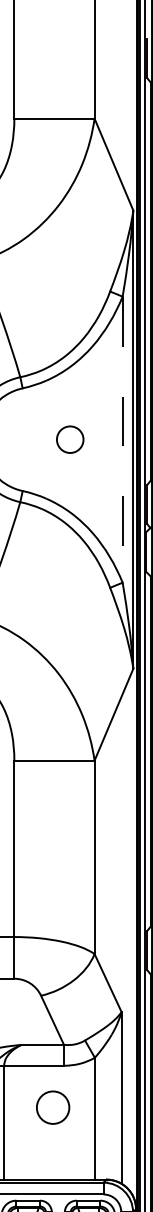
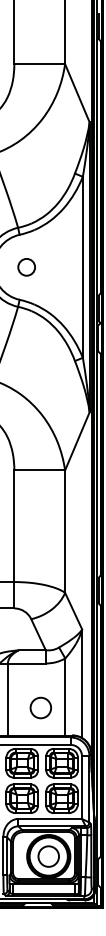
circle: (69, 439) -> (26, 267), moved
line: (122, 439) -> (82, 267), dashed -> solid
circle: (52, 1106) -> (40, 707), moved

